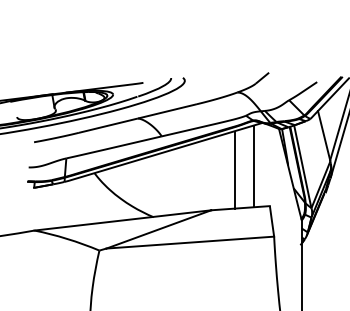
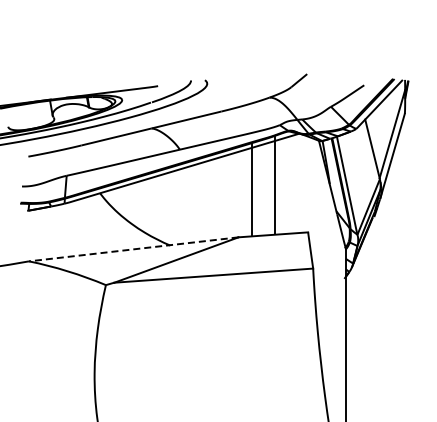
line: (253, 166) -> (274, 185), moved
line: (234, 169) -> (252, 189), moved
line: (122, 220) -> (133, 249), solid -> dashed

